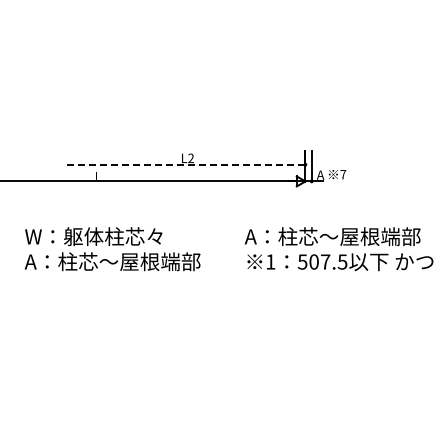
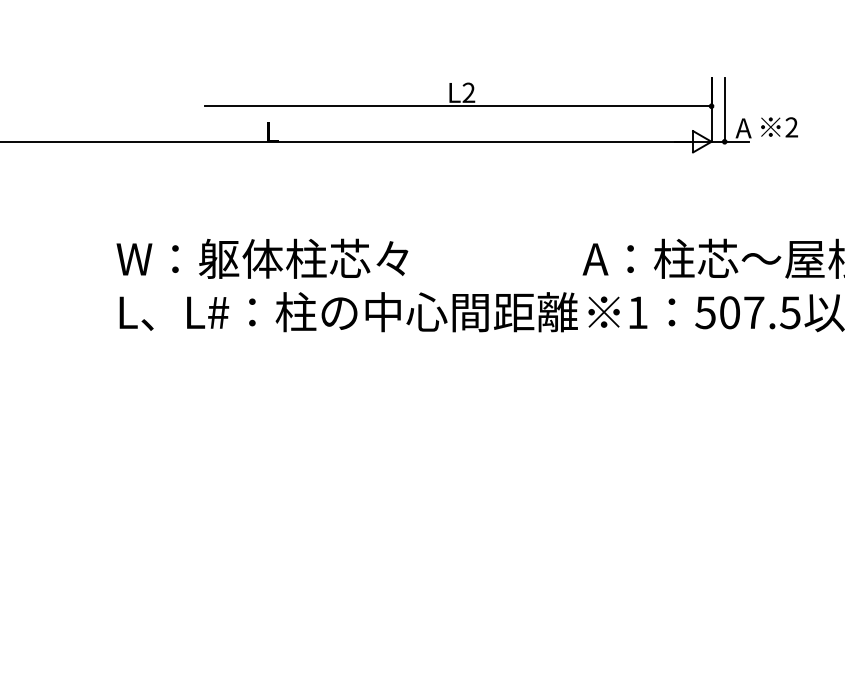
line: (186, 164) -> (459, 105), dashed -> solid
text: (343, 174) -> (792, 127), 7 -> 2
text: (133, 261) -> (346, 311), A：柱芯～屋根端部 -> L、L#：柱の中心間距離

